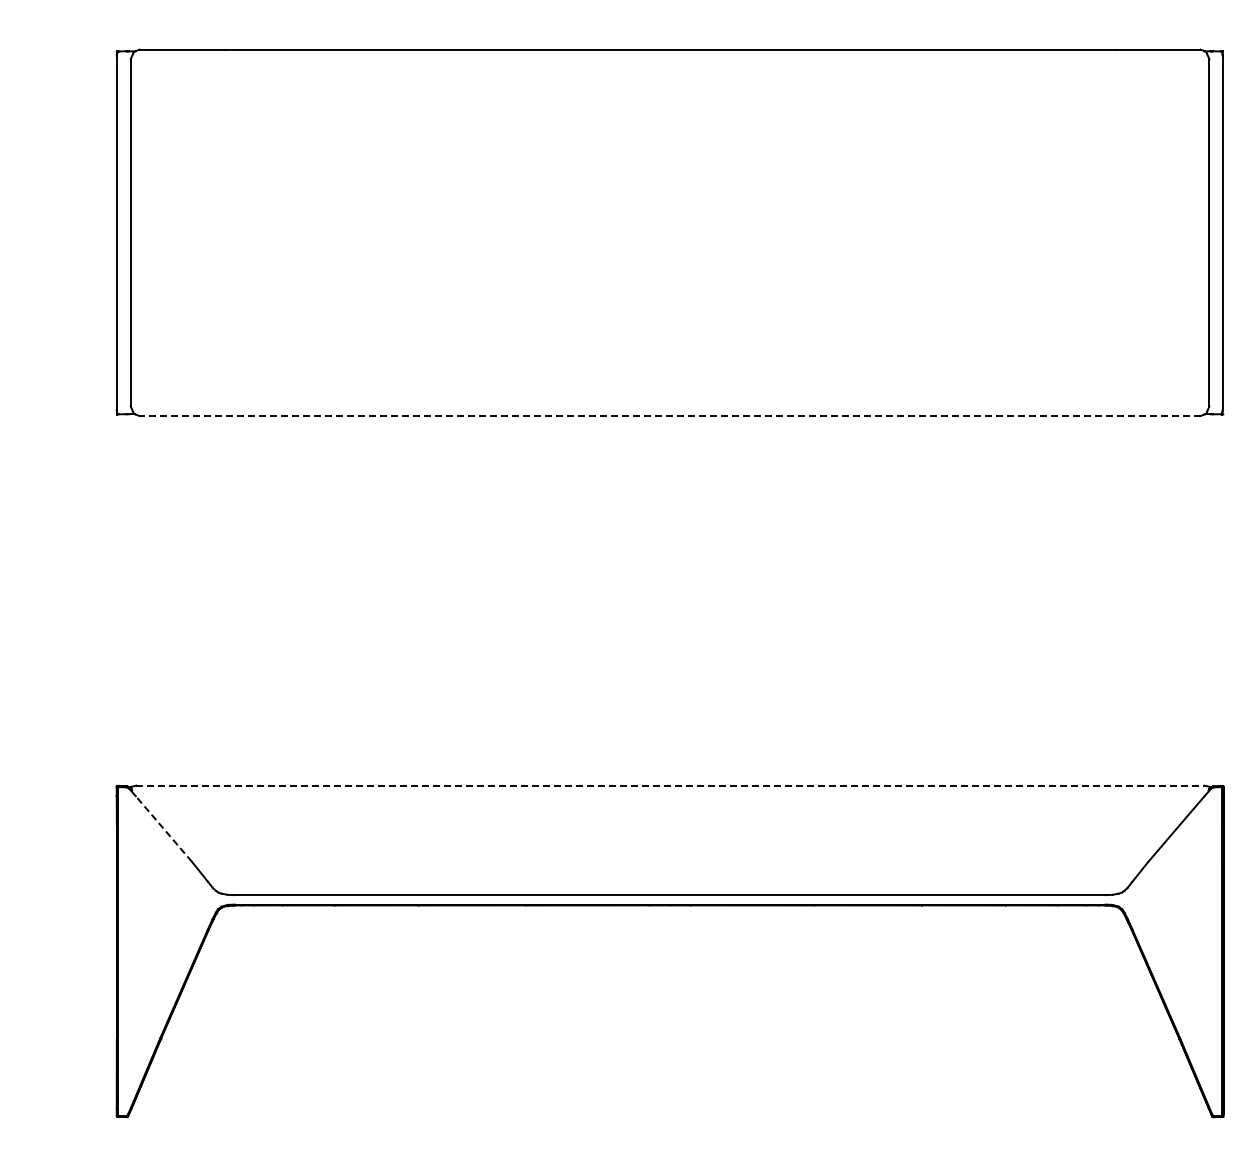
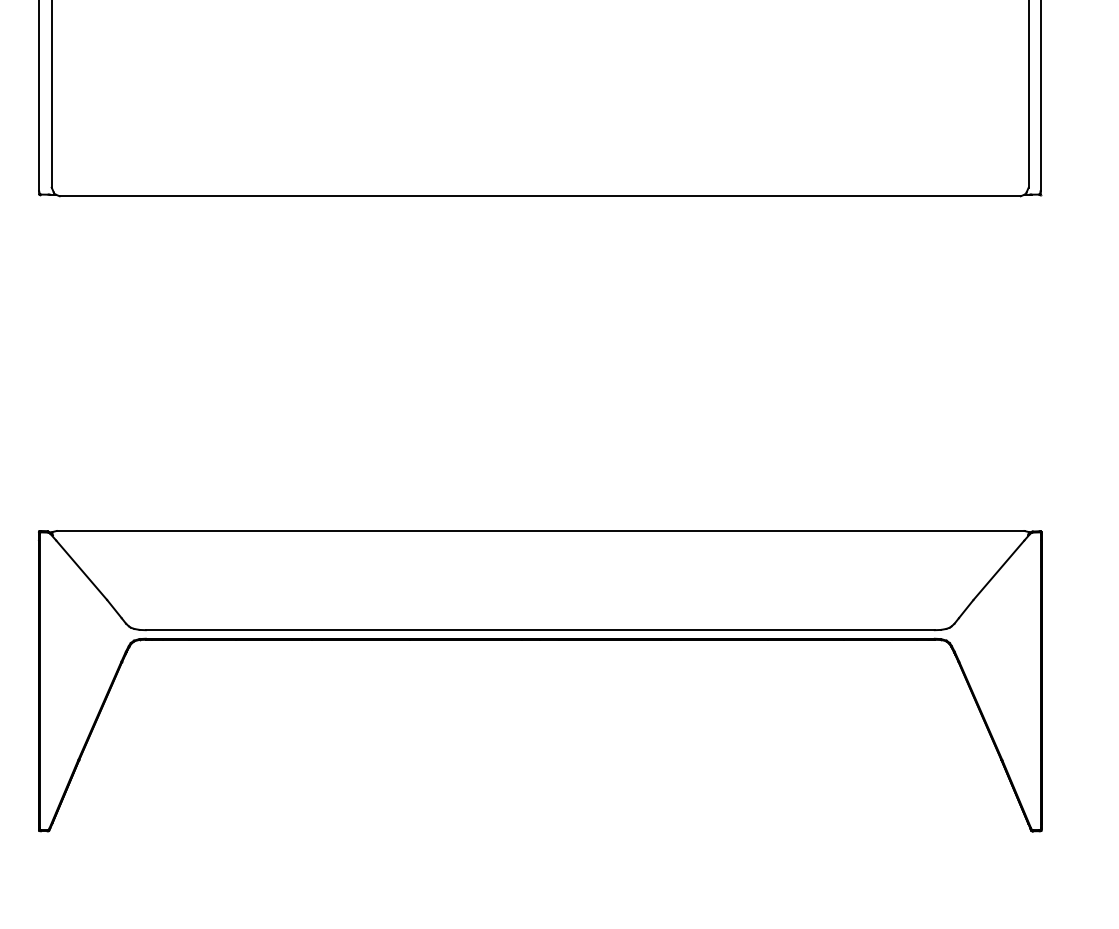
line: (670, 416) -> (540, 196), dashed -> solid
line: (671, 785) -> (541, 530), dashed -> solid
line: (163, 828) -> (81, 569), dashed -> solid

